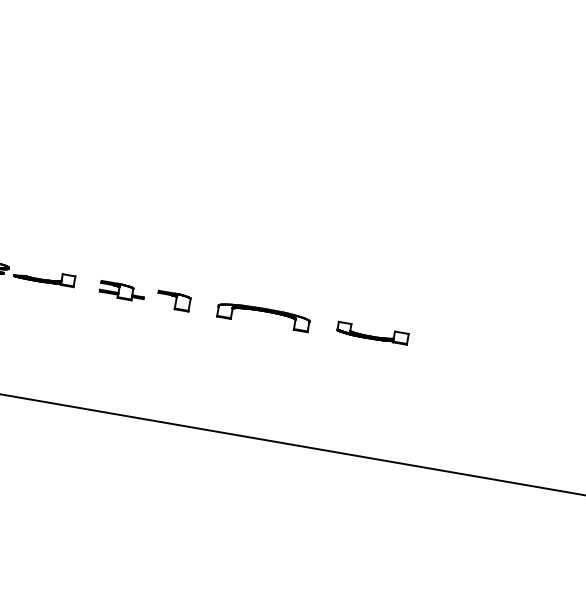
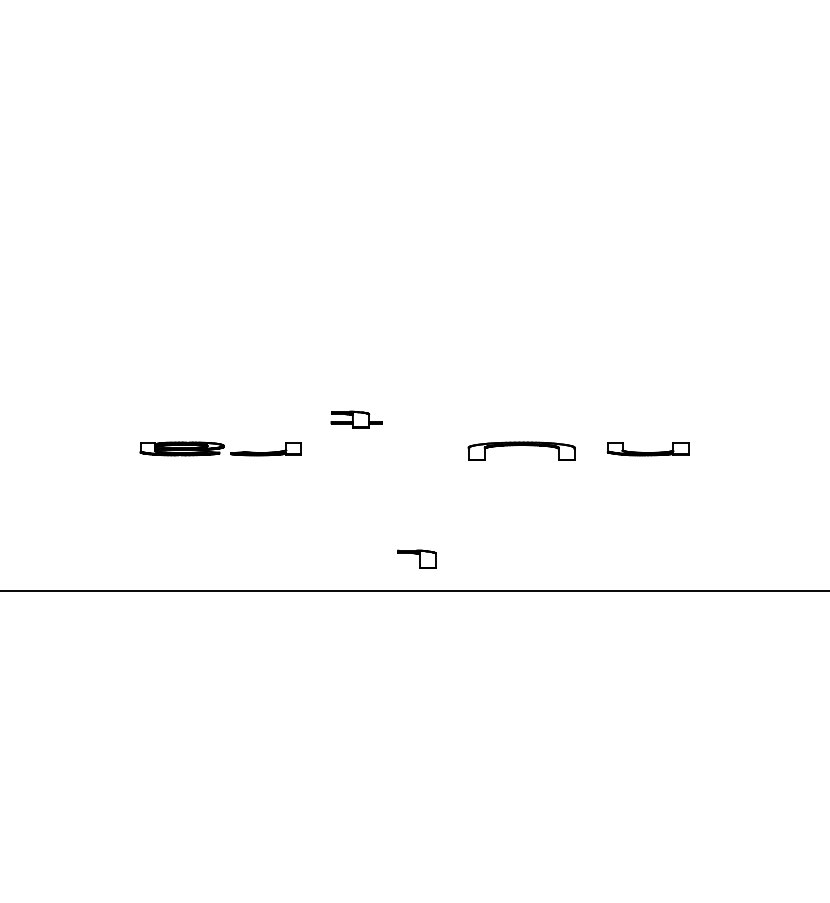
part: (121, 291) -> (356, 419), moved
part: (173, 300) -> (416, 558), moved

